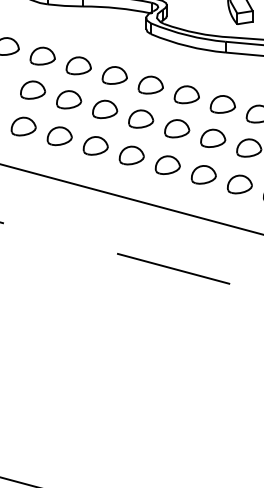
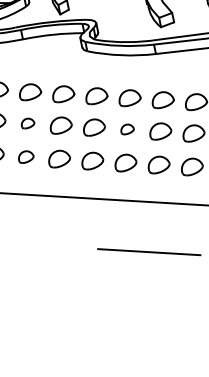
part: (69, 99) -> (28, 122), size x0.6
part: (177, 128) -> (127, 128), size x0.6
part: (59, 136) -> (25, 157), size x0.7

